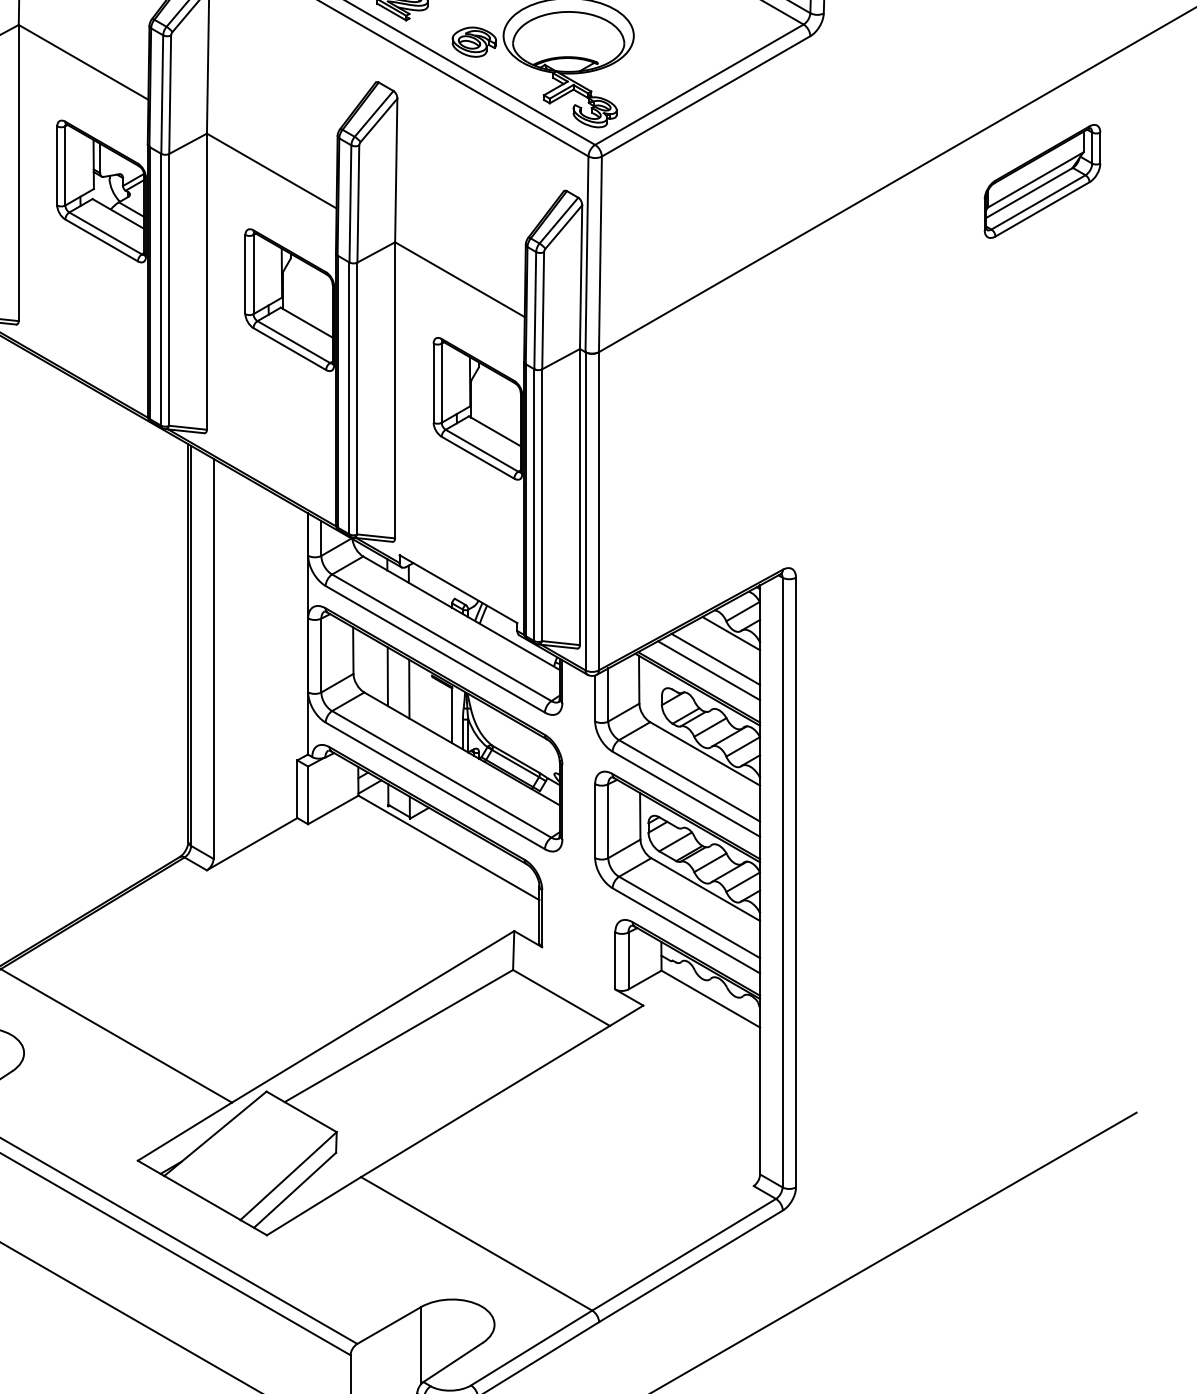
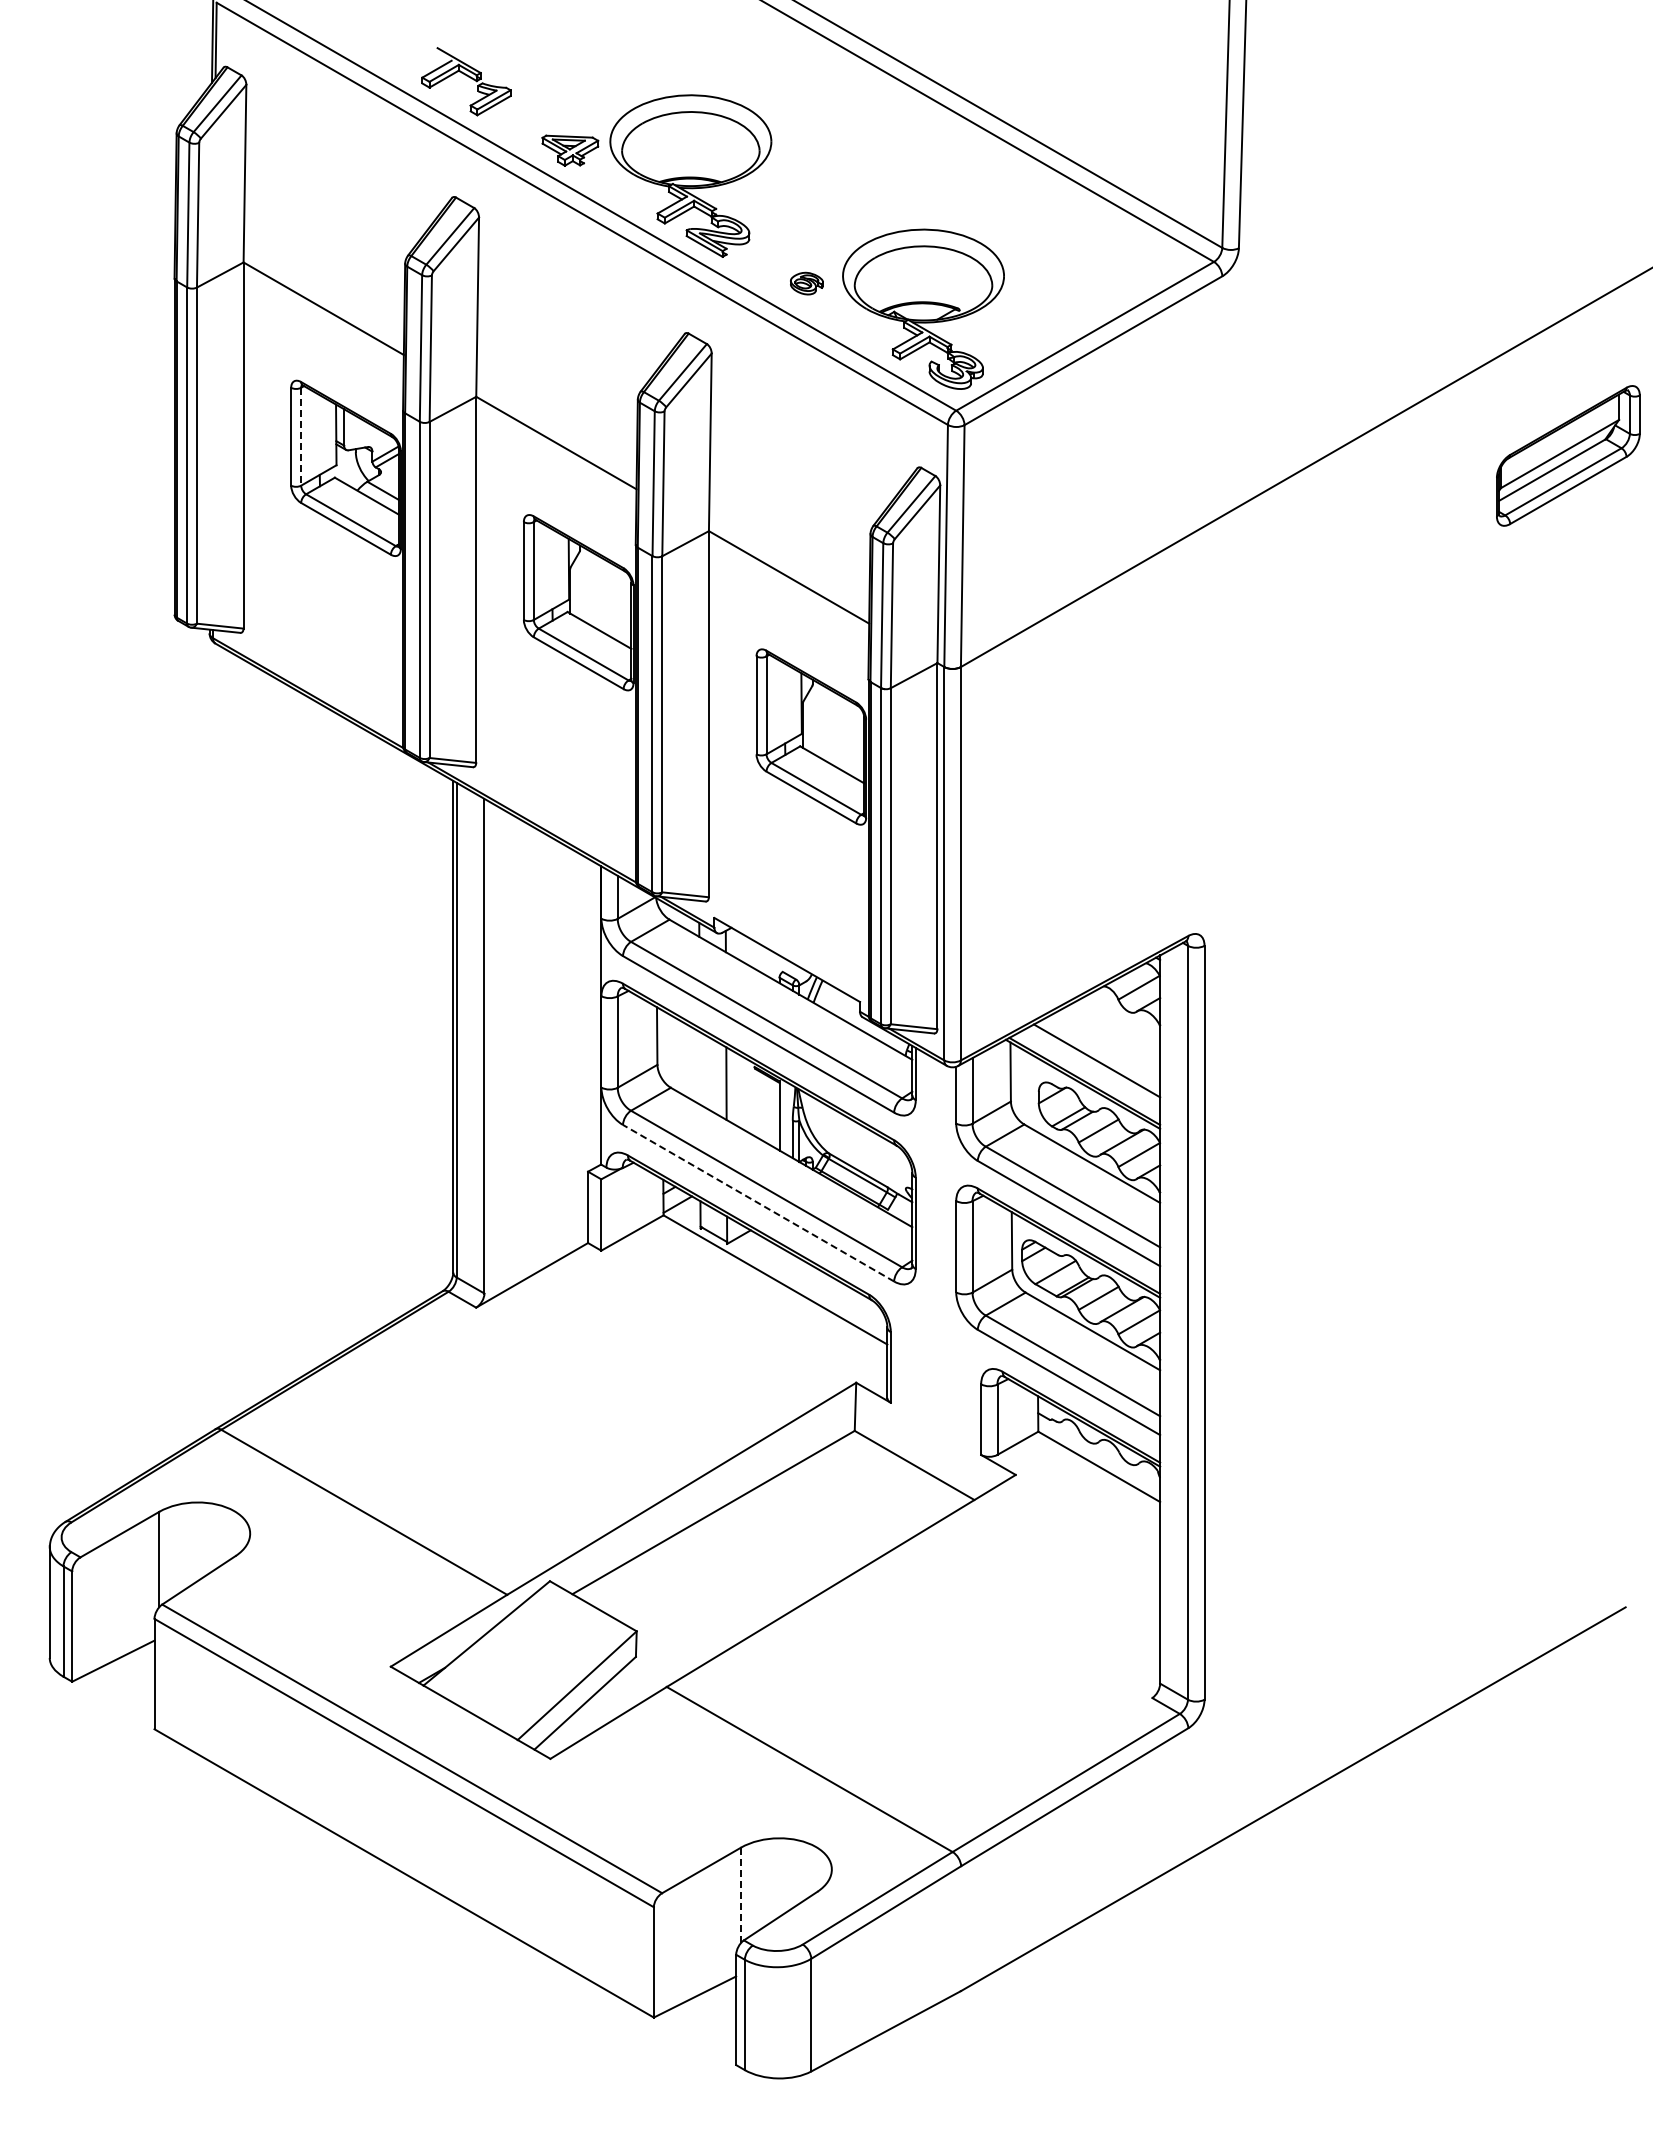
part: (474, 41) -> (806, 283), size x0.6
line: (65, 165) -> (301, 436), solid -> dashed
part: (1042, 181) -> (1568, 455), moved
line: (731, 633) -> (1124, 1014), removed
line: (715, 659) -> (1105, 1046), removed
line: (387, 676) -> (699, 1067), removed
line: (435, 786) -> (758, 1203), solid -> dashed
line: (420, 1345) -> (740, 1895), solid -> dashed

